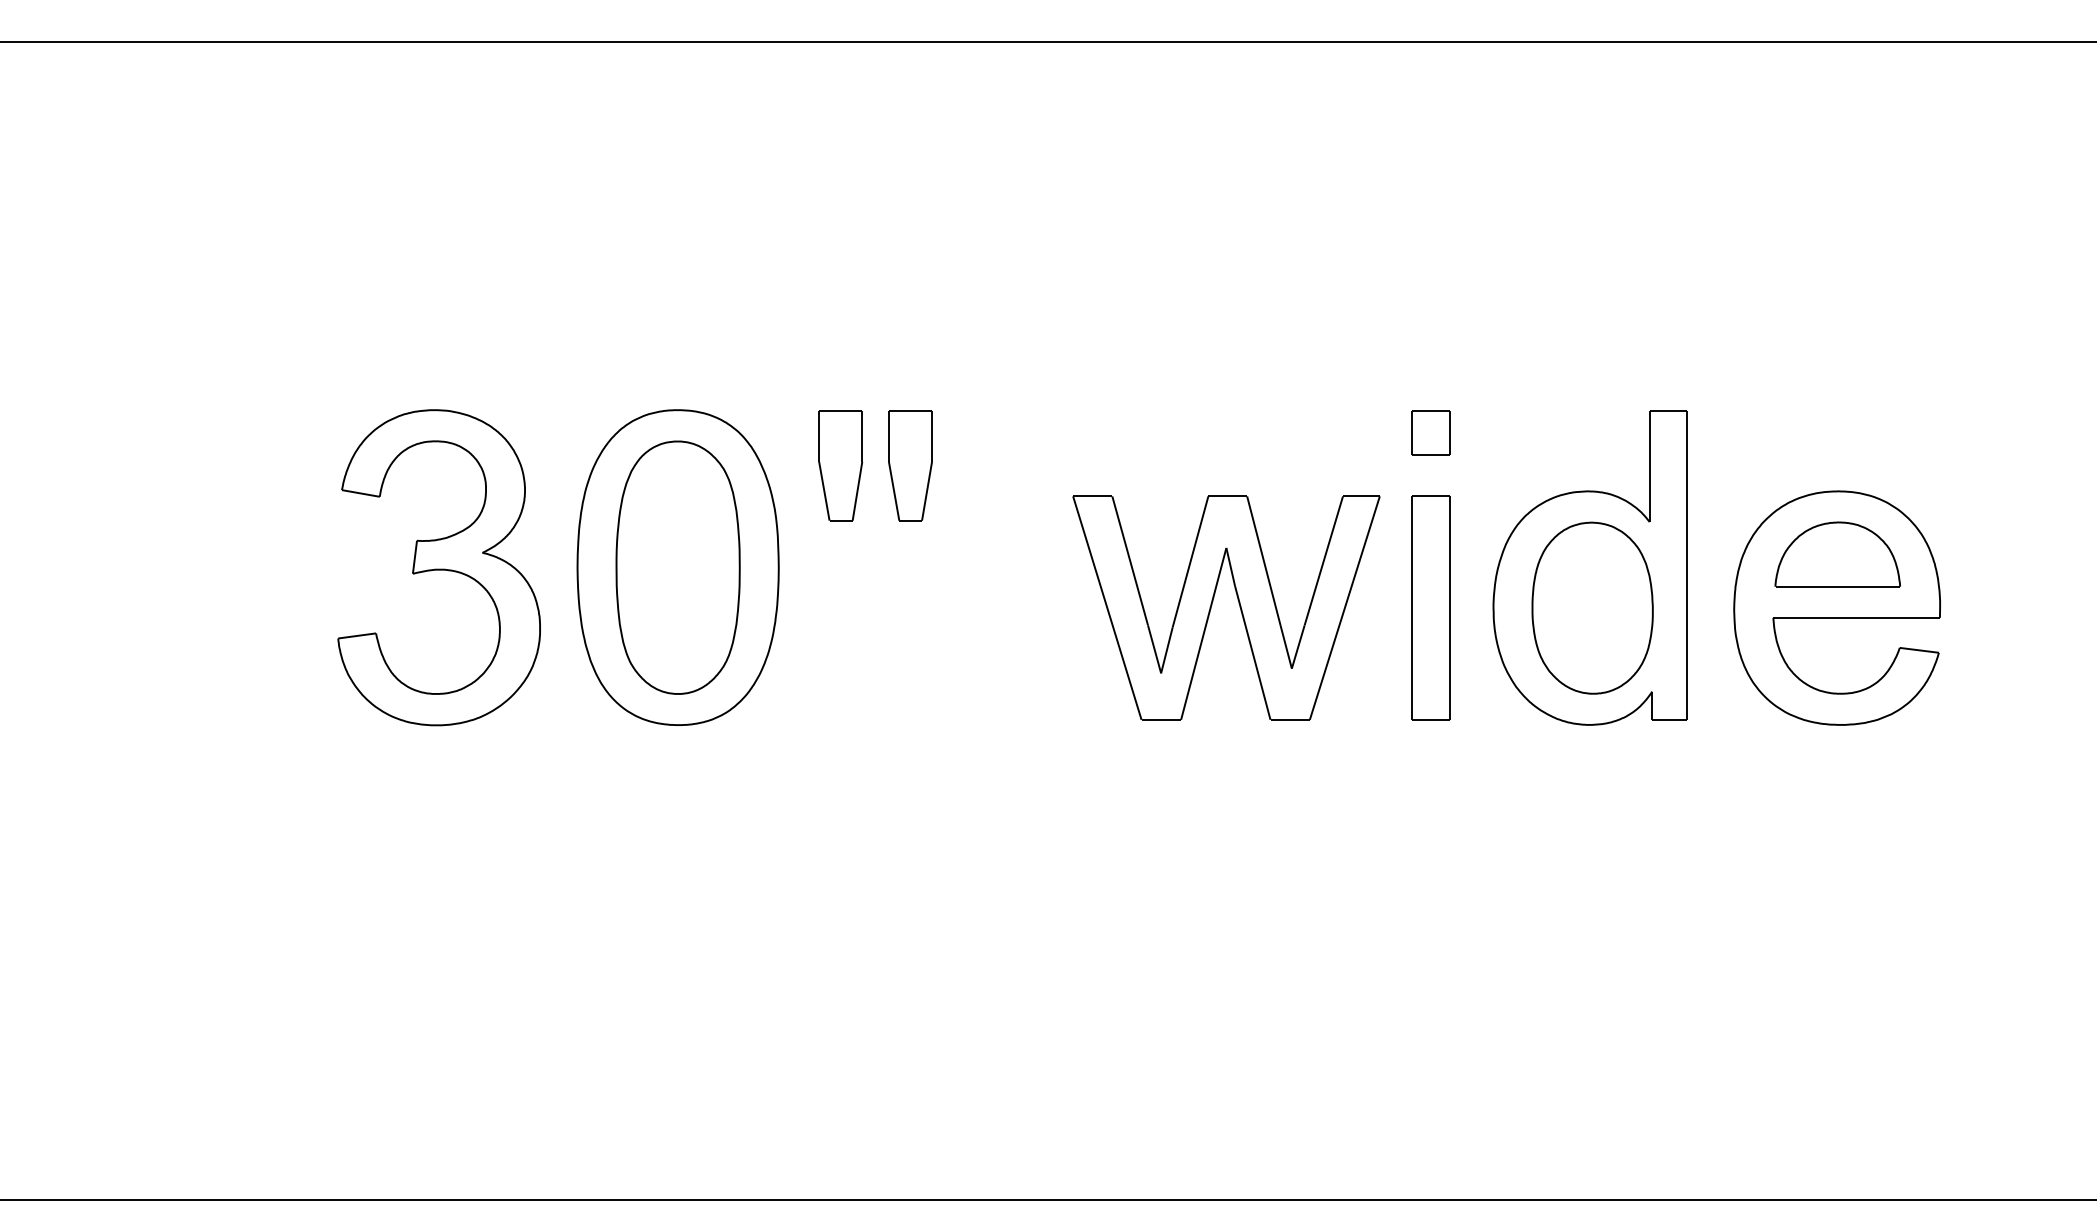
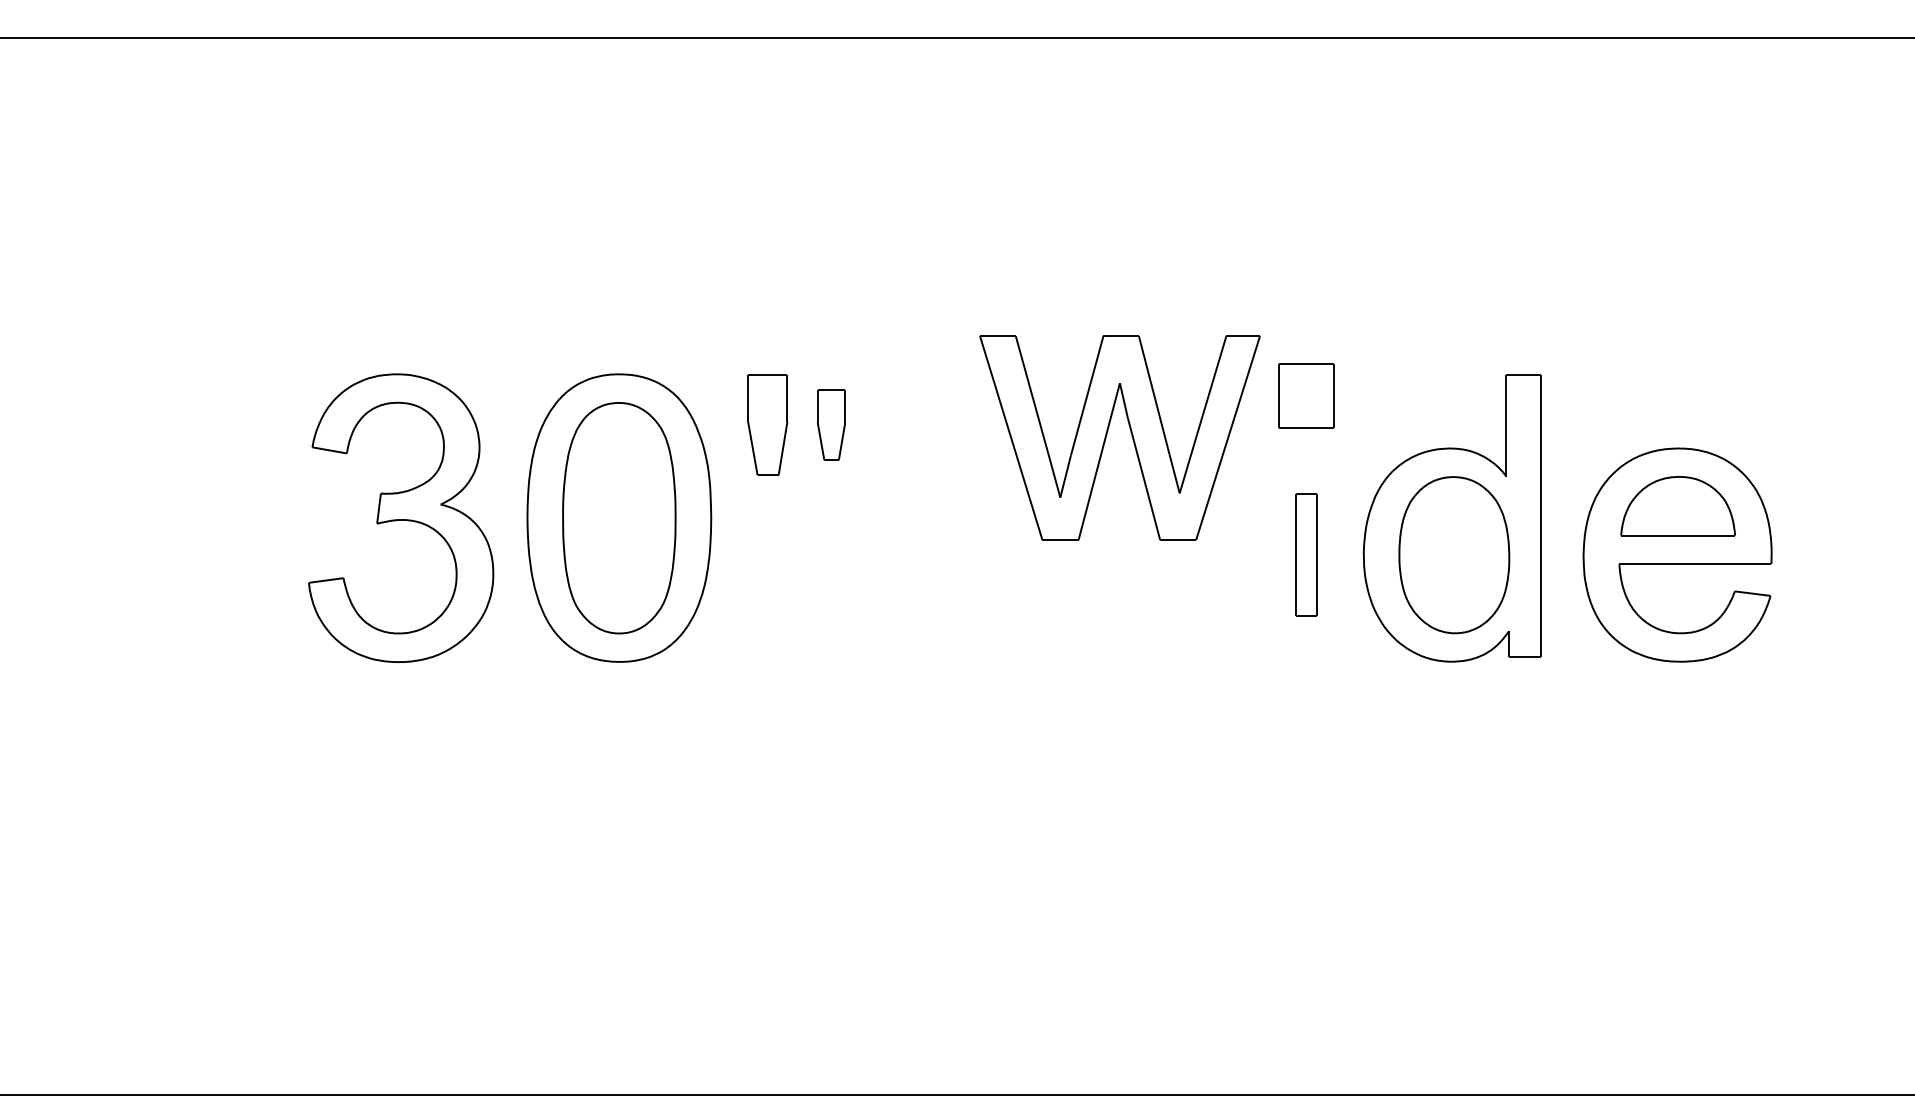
part: (1430, 432) -> (1306, 394), size x1.6
part: (910, 465) -> (831, 424), size x0.7
part: (1239, 606) -> (1131, 436), moved
part: (1430, 607) -> (1306, 554), size x0.6

